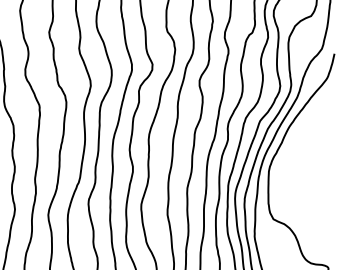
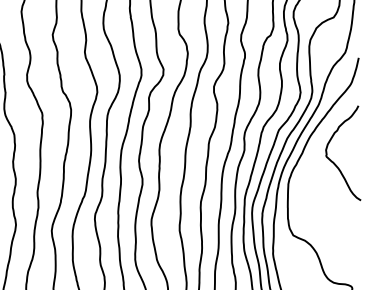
curve: (311, 151) -> (334, 162), added

